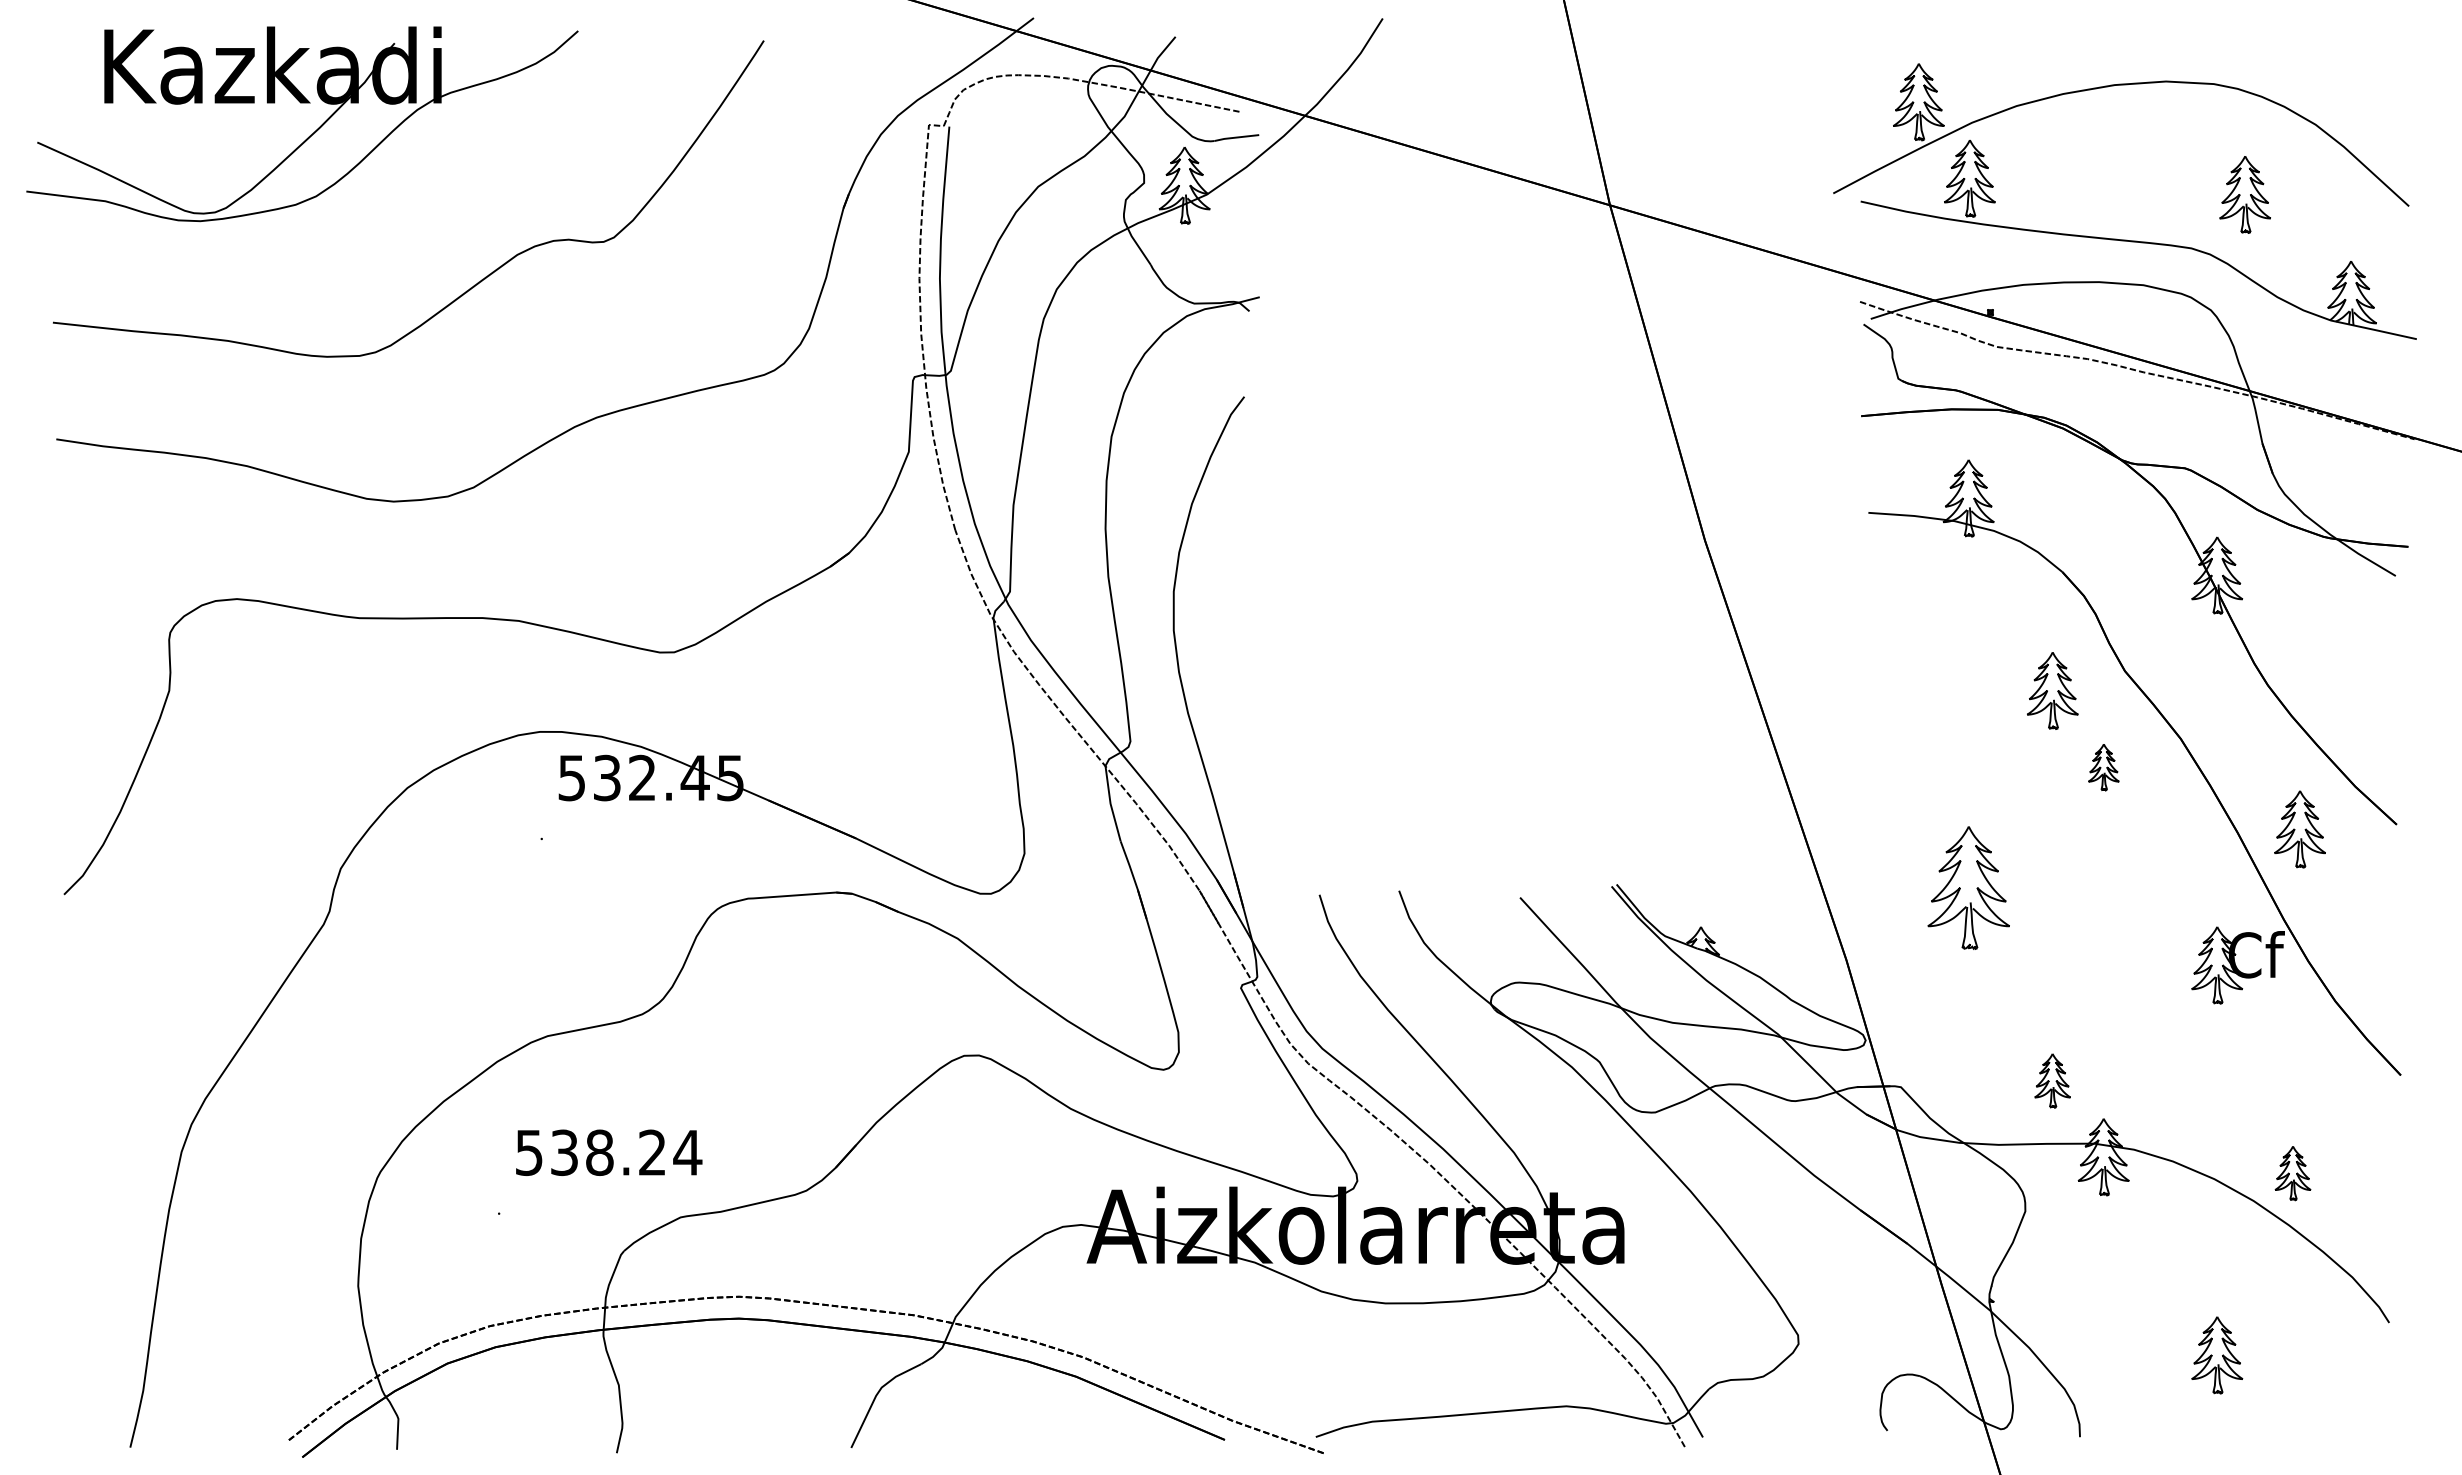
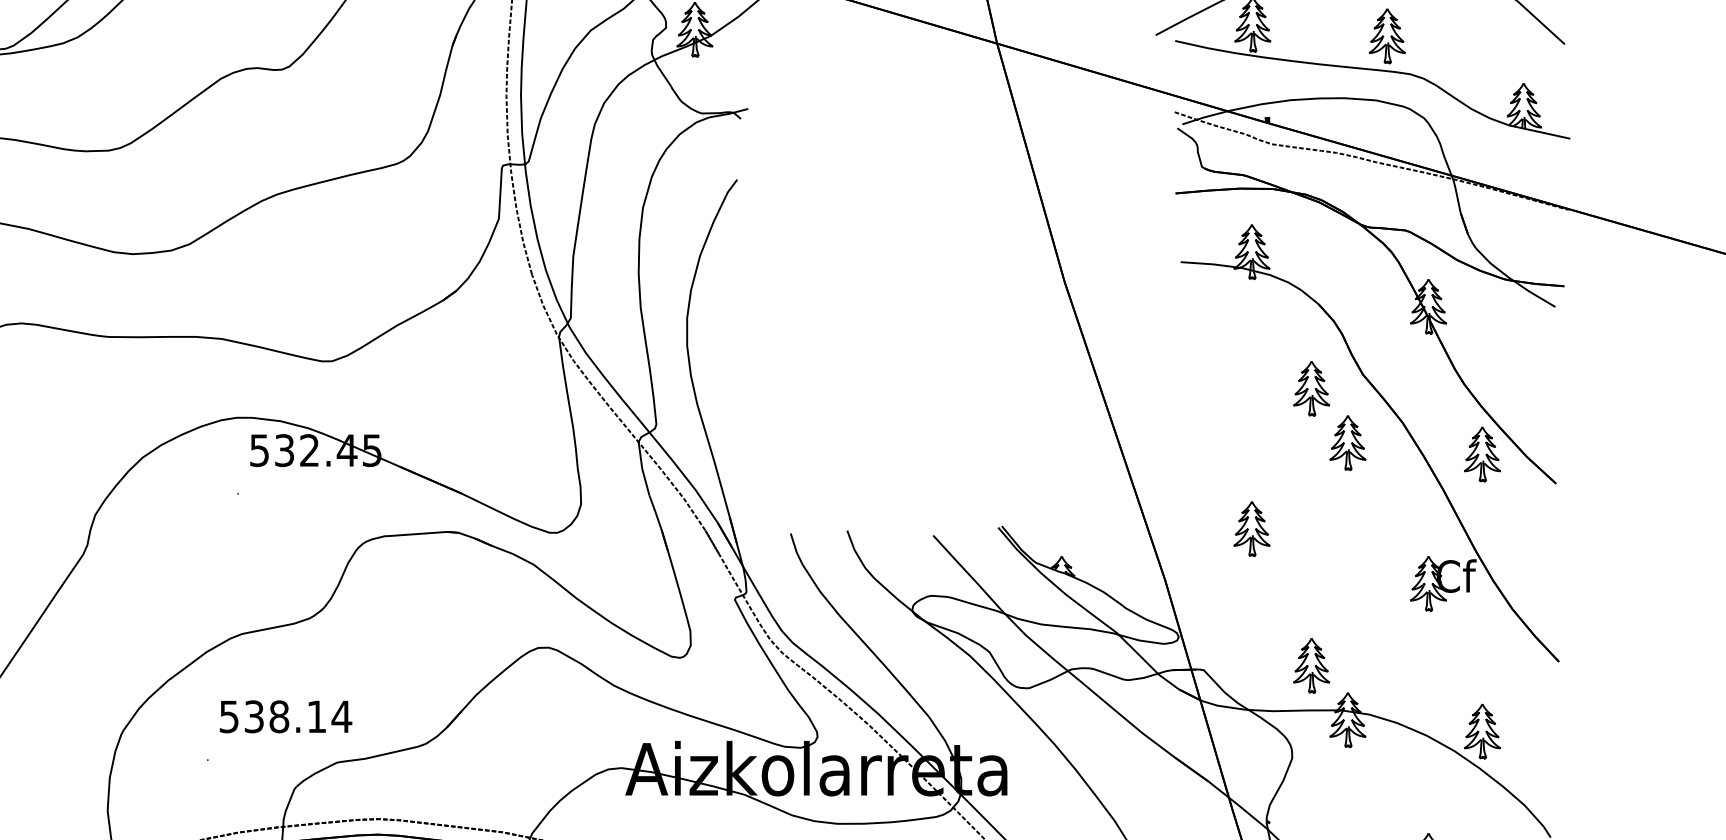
part: (2244, 194) -> (1386, 35), moved
part: (2103, 767) -> (1347, 443), size x1.67
part: (2299, 829) -> (1482, 454), moved
part: (1968, 888) -> (1251, 529), size x0.62
part: (2052, 1080) -> (1311, 665), size x1.43
text: (652, 1152) -> (316, 716), 538.24 -> 538.14
part: (2292, 1173) -> (1482, 731), size x1.43

